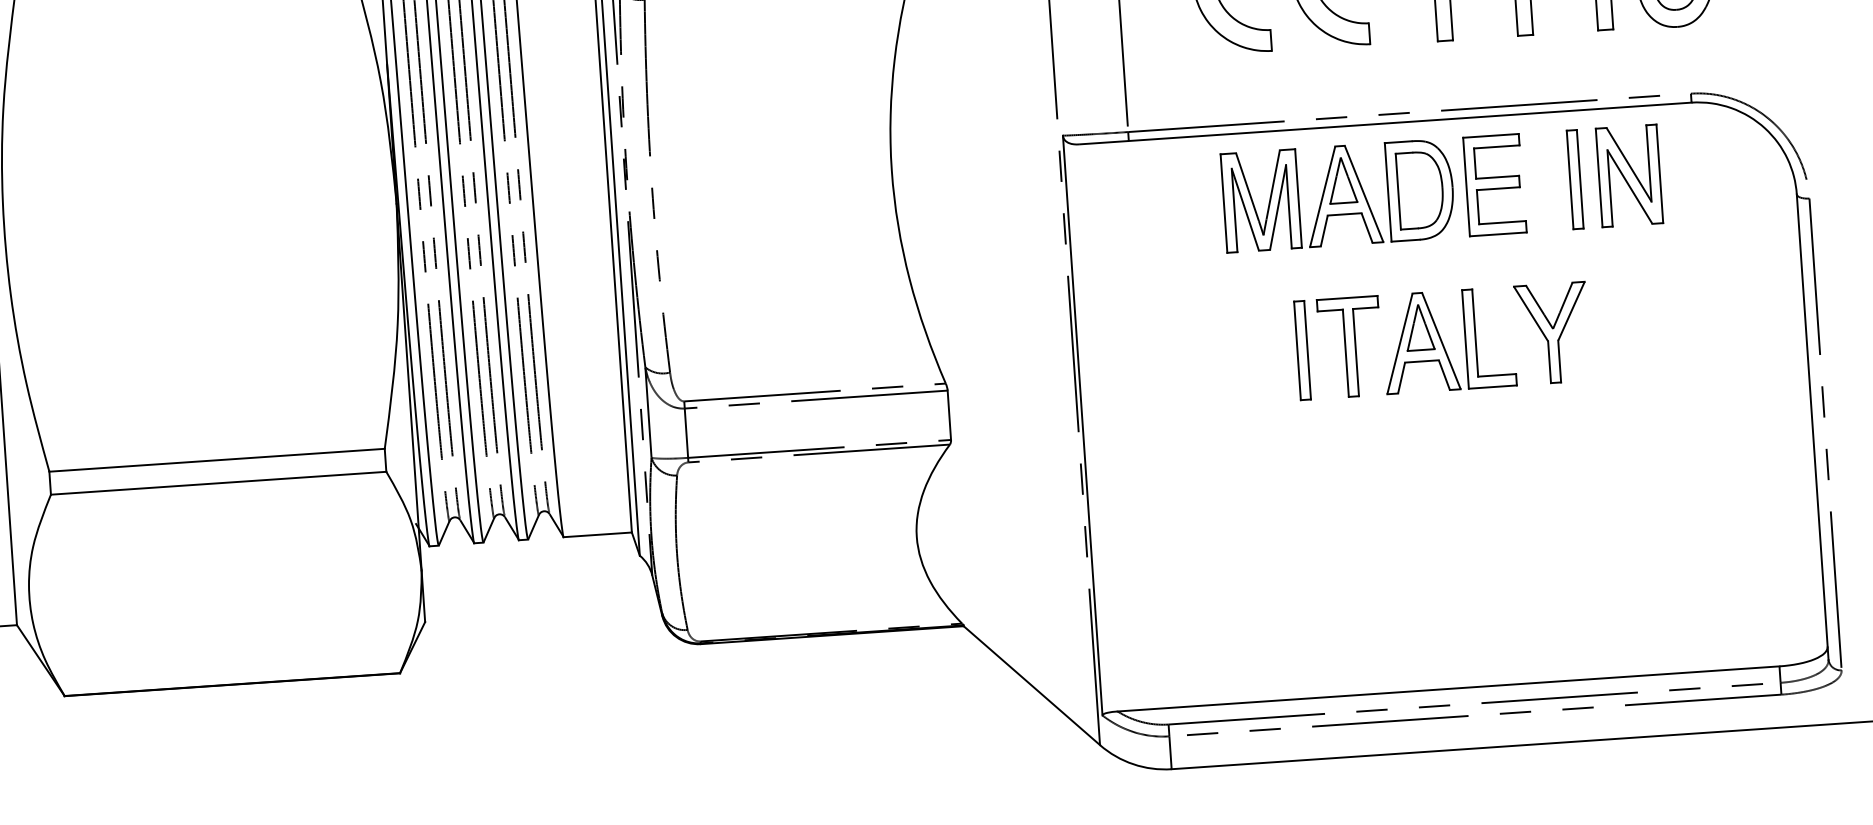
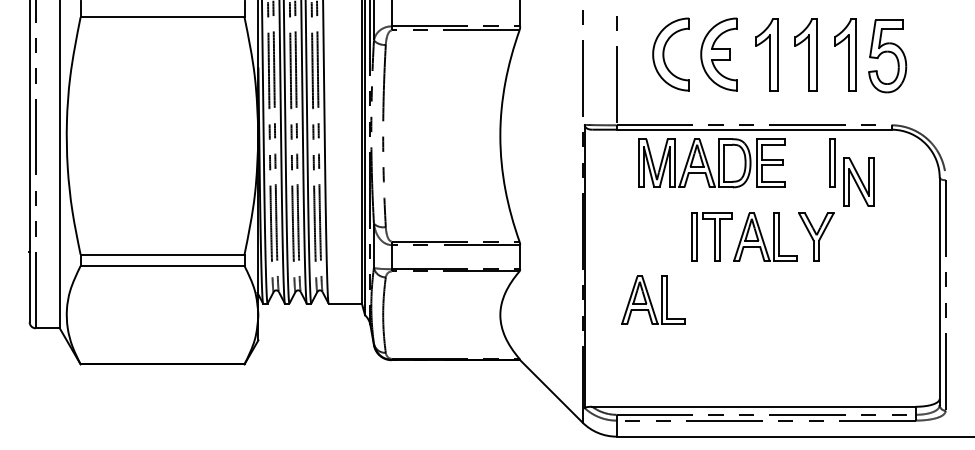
part: (1628, 174) -> (858, 181), moved
part: (1372, 193) -> (711, 163), moved
part: (1228, 483) -> (653, 299), added

